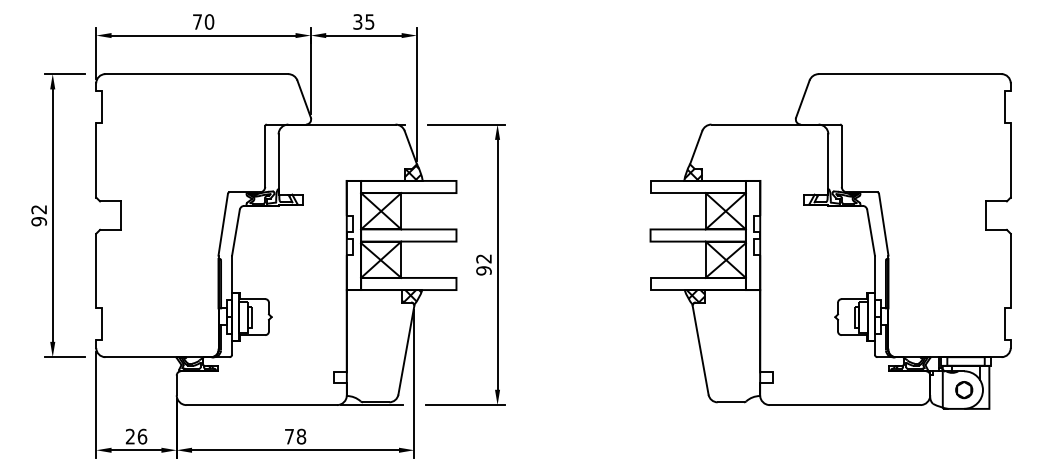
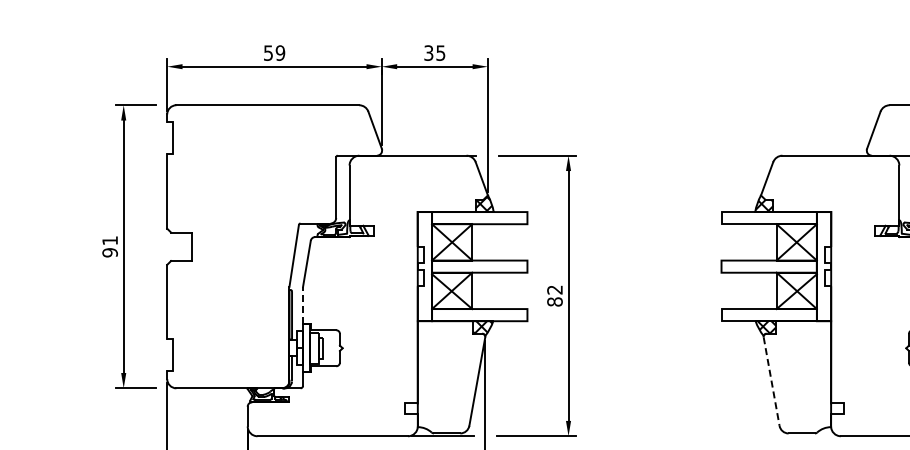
text: (203, 21) -> (274, 52), 70 -> 59
text: (38, 209) -> (109, 240), 92 -> 91
text: (483, 270) -> (554, 301), 92 -> 82
line: (232, 274) -> (303, 305), solid -> dashed
line: (700, 350) -> (771, 381), solid -> dashed

